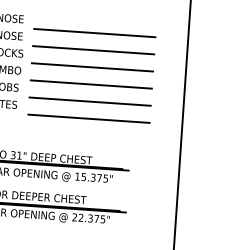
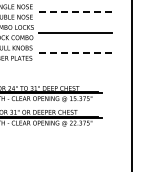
line: (95, 33) -> (76, 12), solid -> dashed
line: (93, 50) -> (75, 22), removed
line: (90, 85) -> (75, 43), removed
line: (91, 102) -> (76, 53), solid -> dashed
line: (88, 118) -> (75, 63), removed

